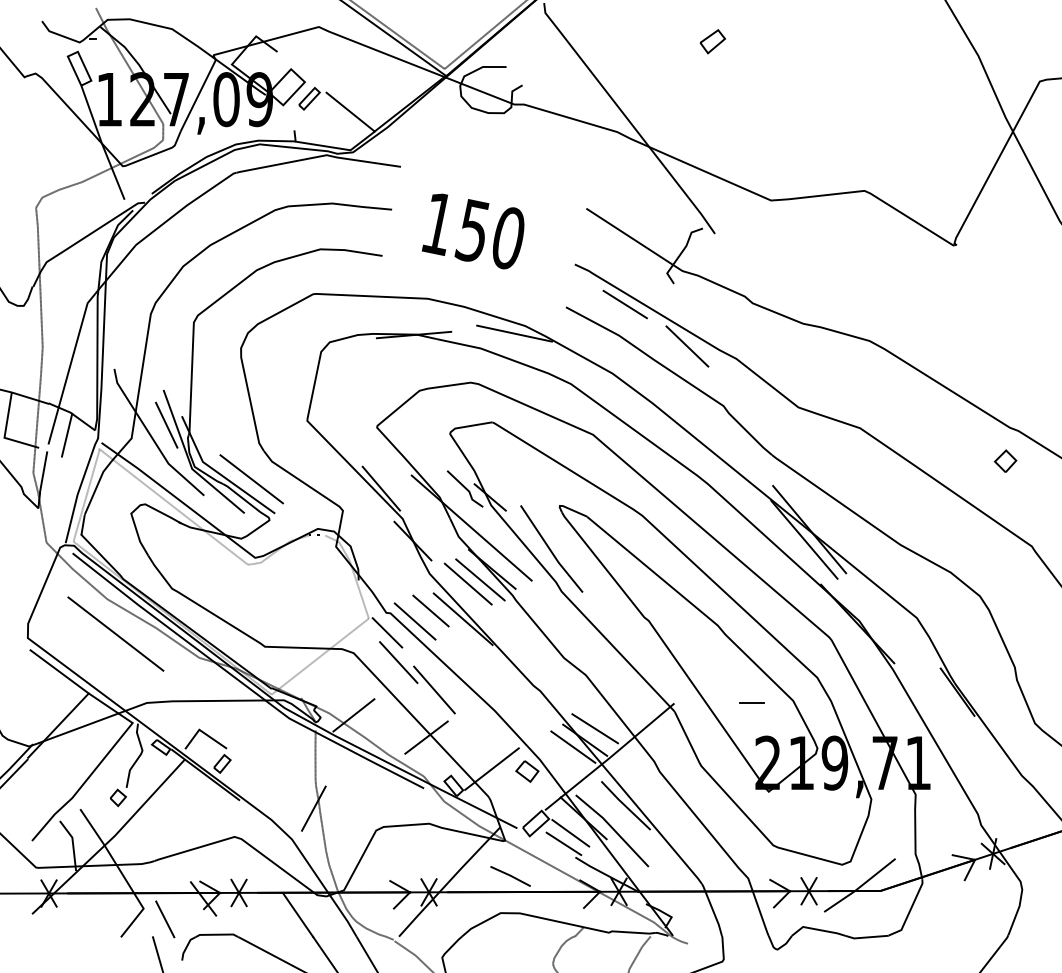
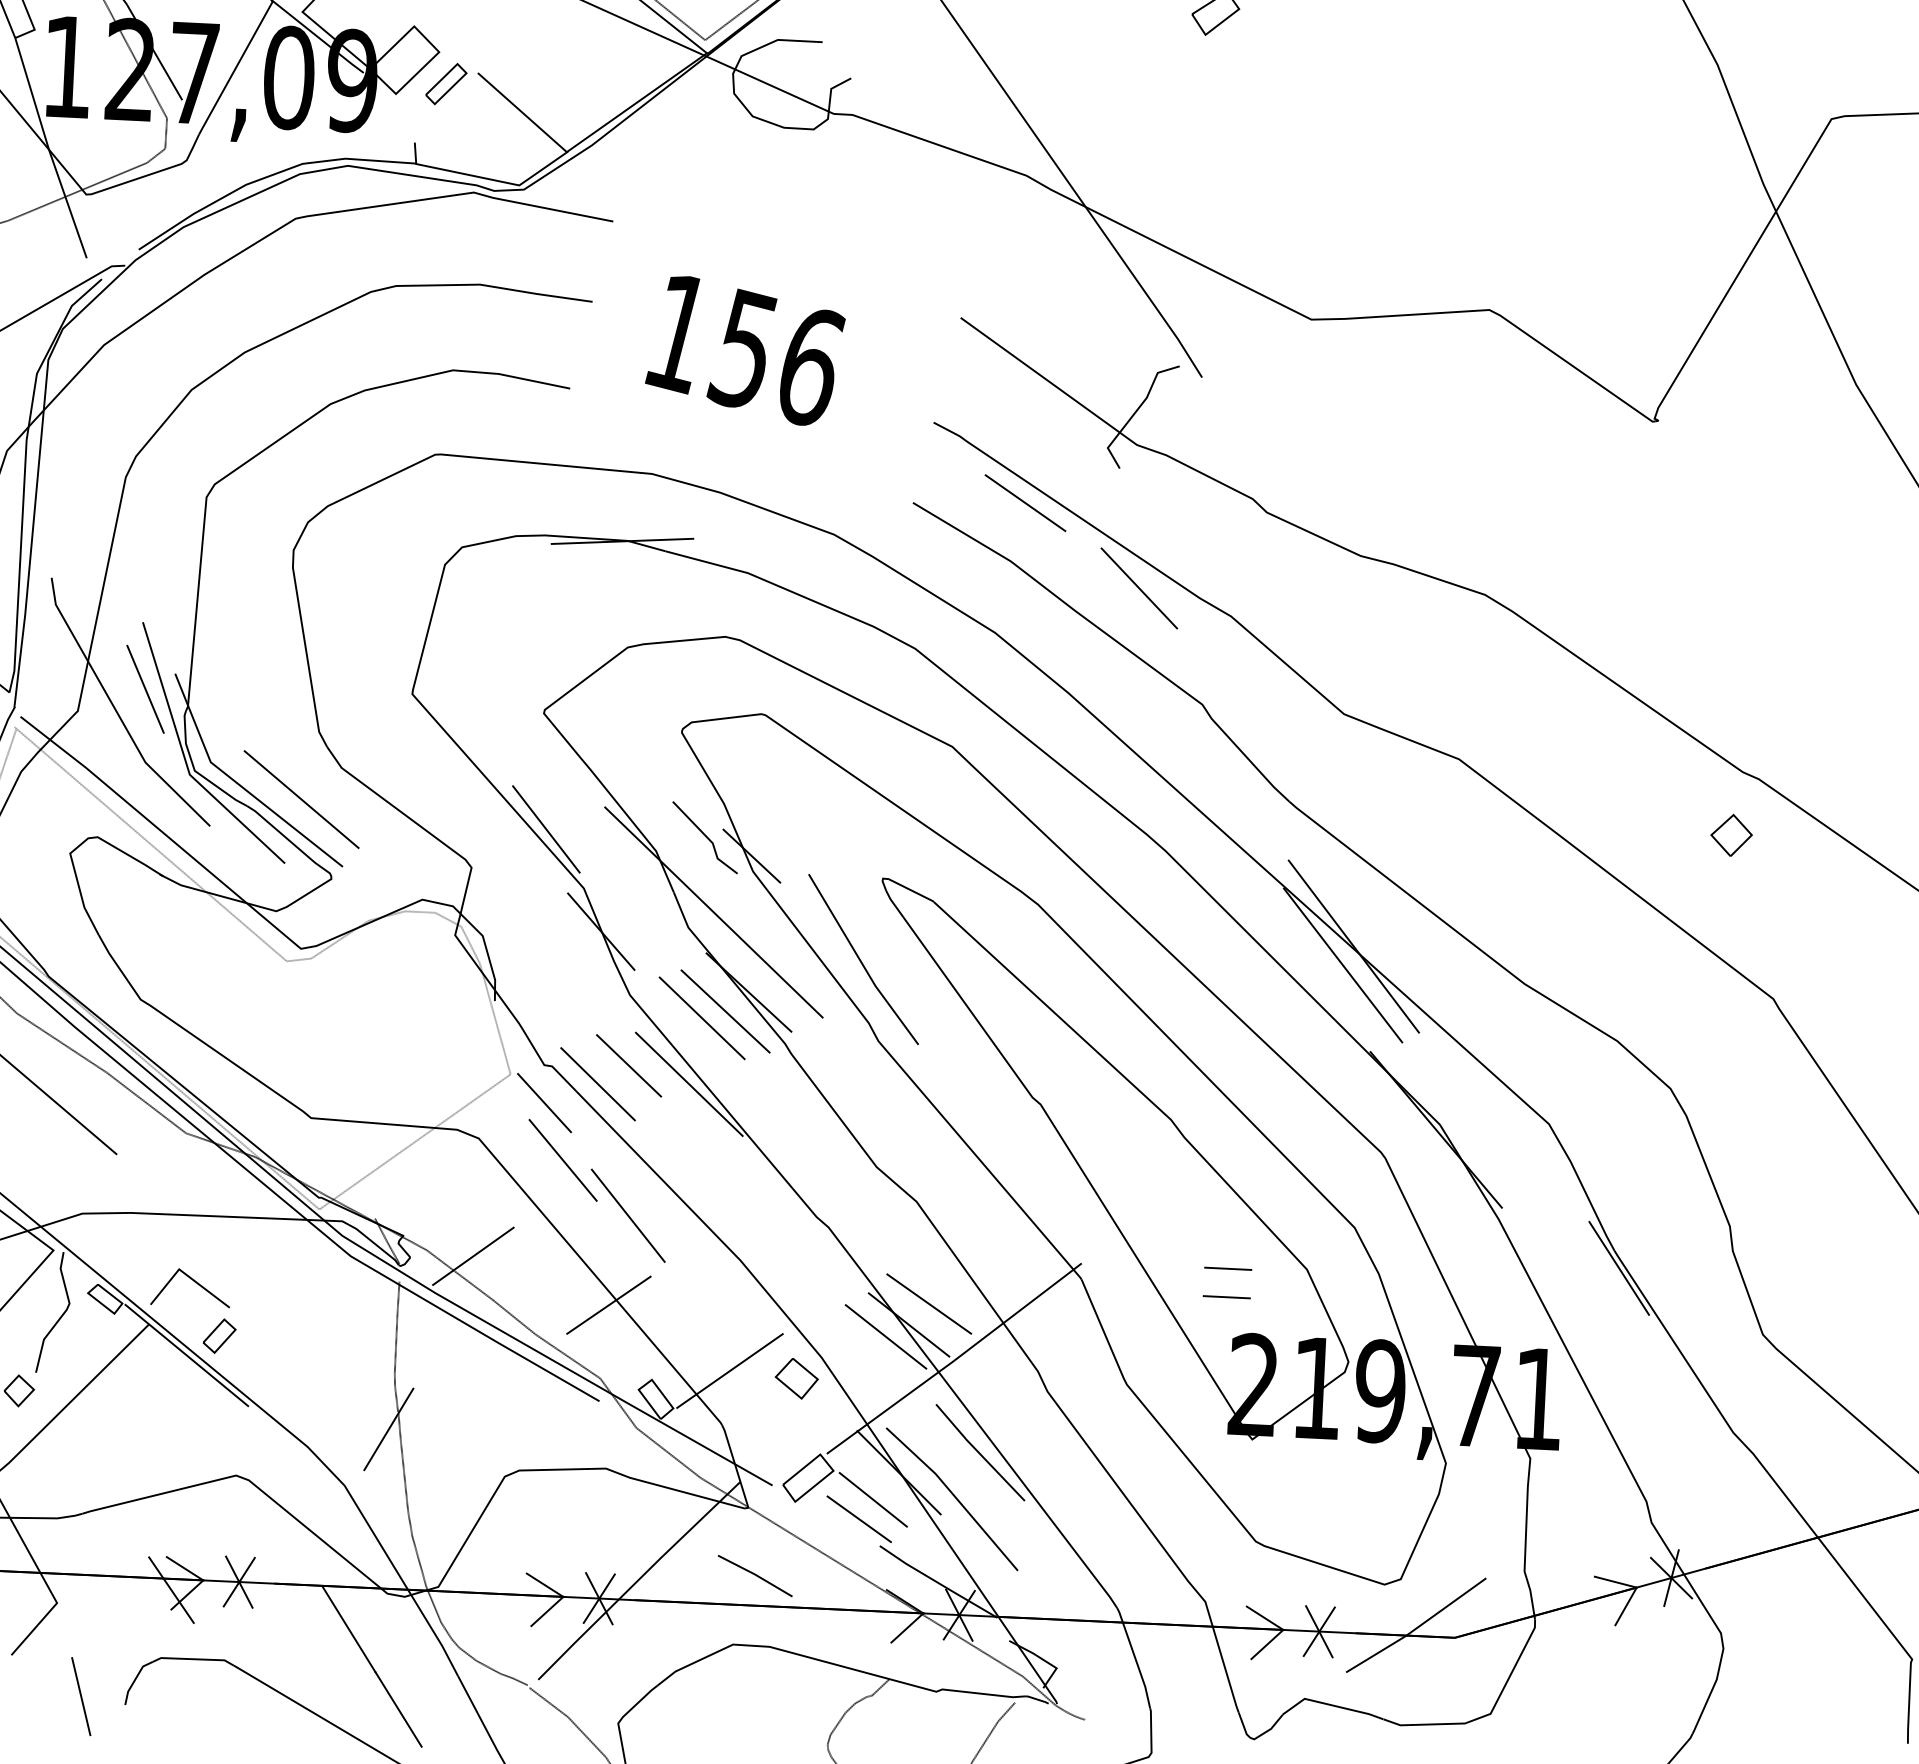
text: (508, 238) -> (810, 367), 150 -> 156
line: (514, 333) -> (812, 547), removed
line: (751, 717) -> (1226, 1297), added
line: (165, 919) -> (97, 1625), removed

